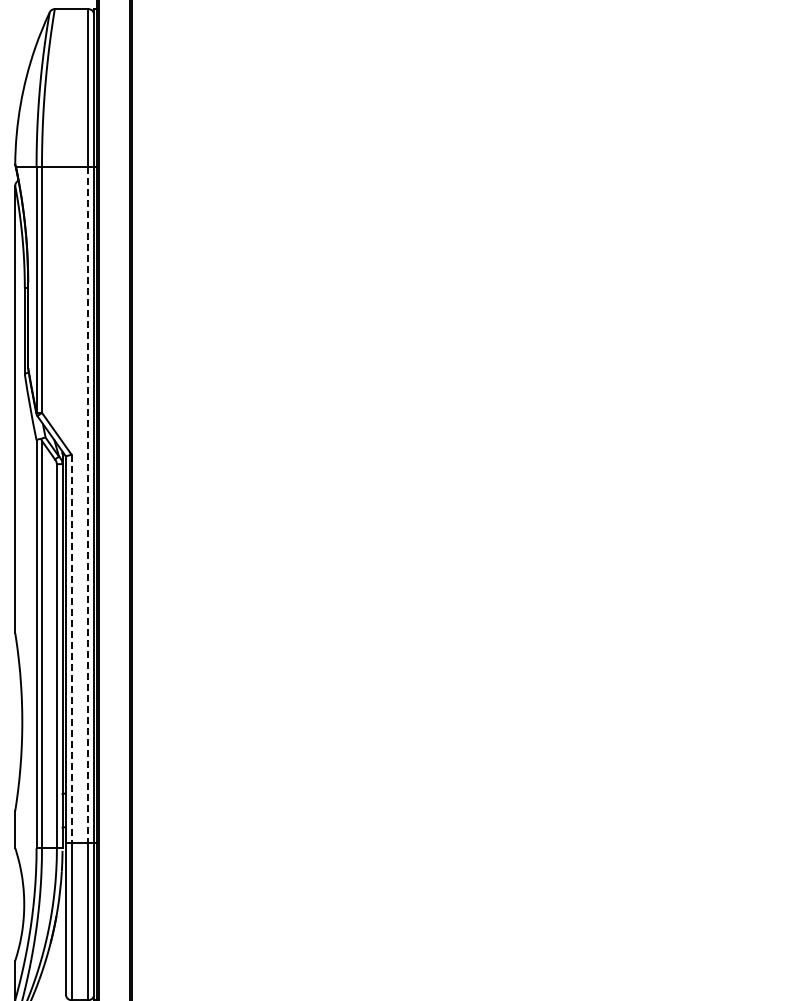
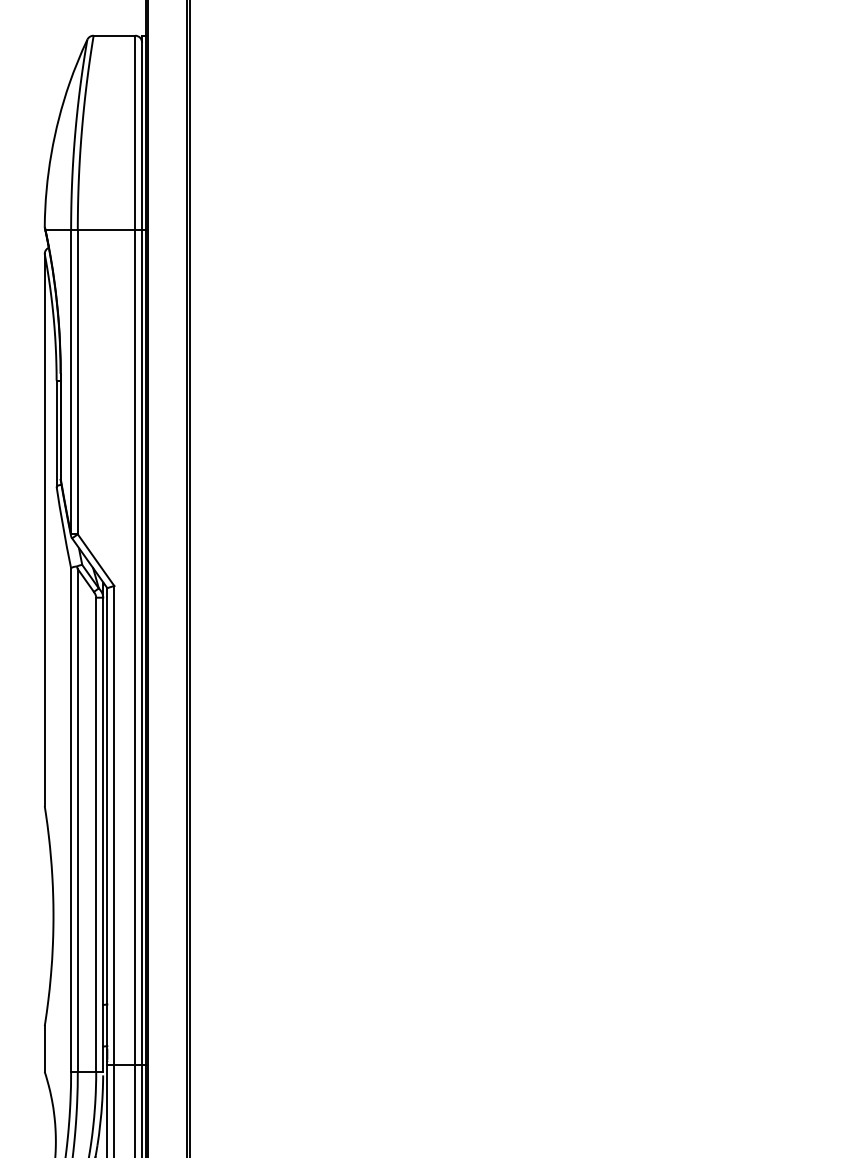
line: (88, 504) -> (135, 647), dashed -> solid
line: (71, 648) -> (114, 825), dashed -> solid

